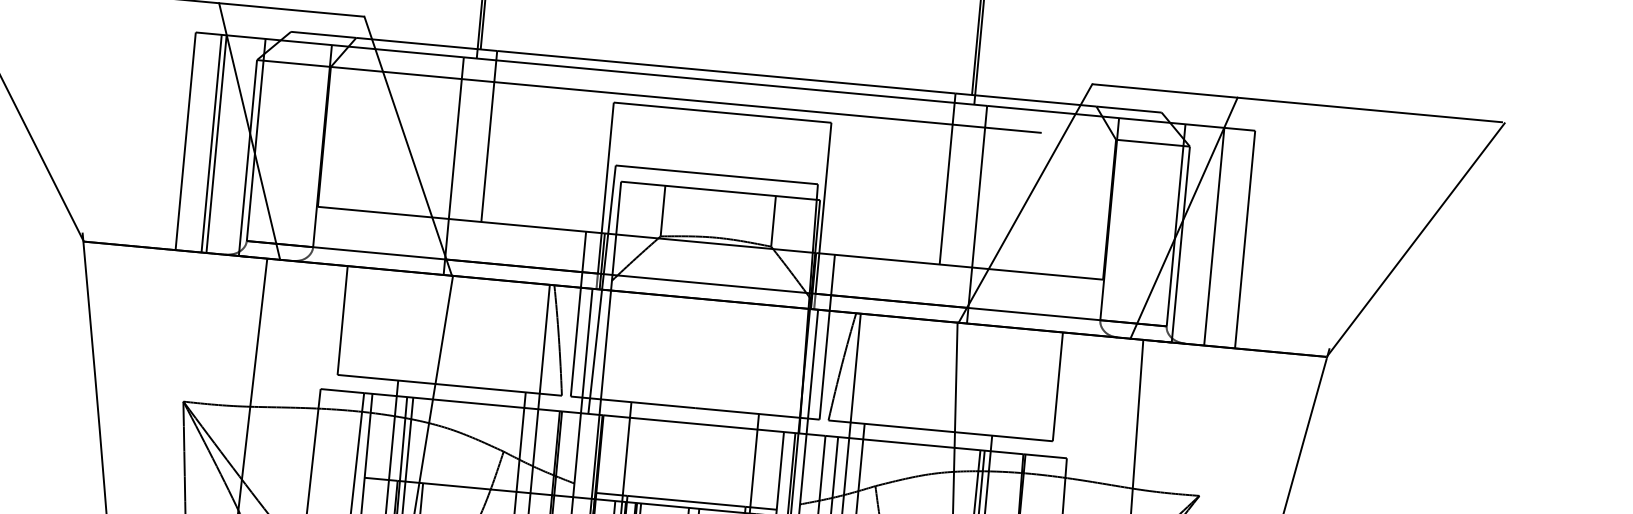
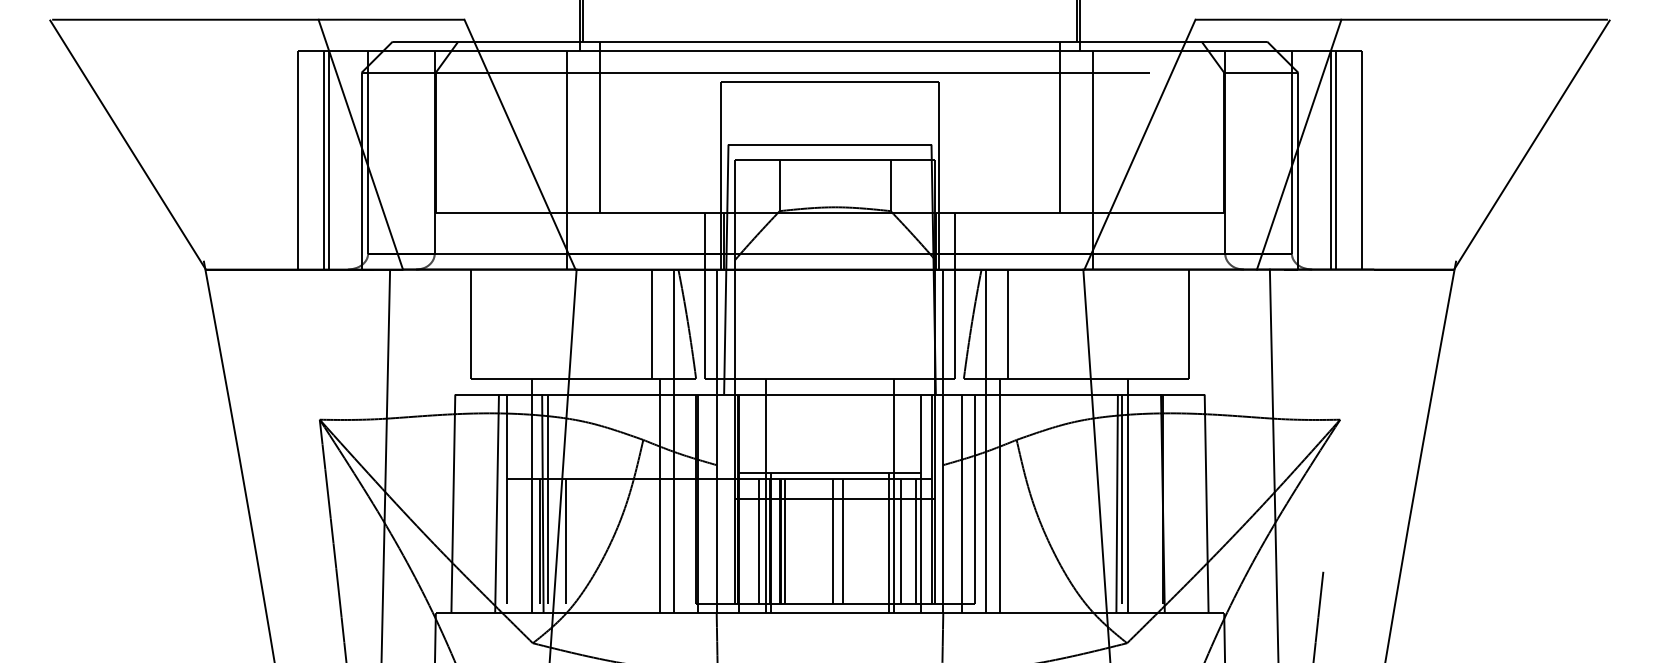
line: (1218, 237) -> (1335, 160), added
line: (522, 336) -> (651, 323), added
line: (878, 369) -> (1008, 323), added

